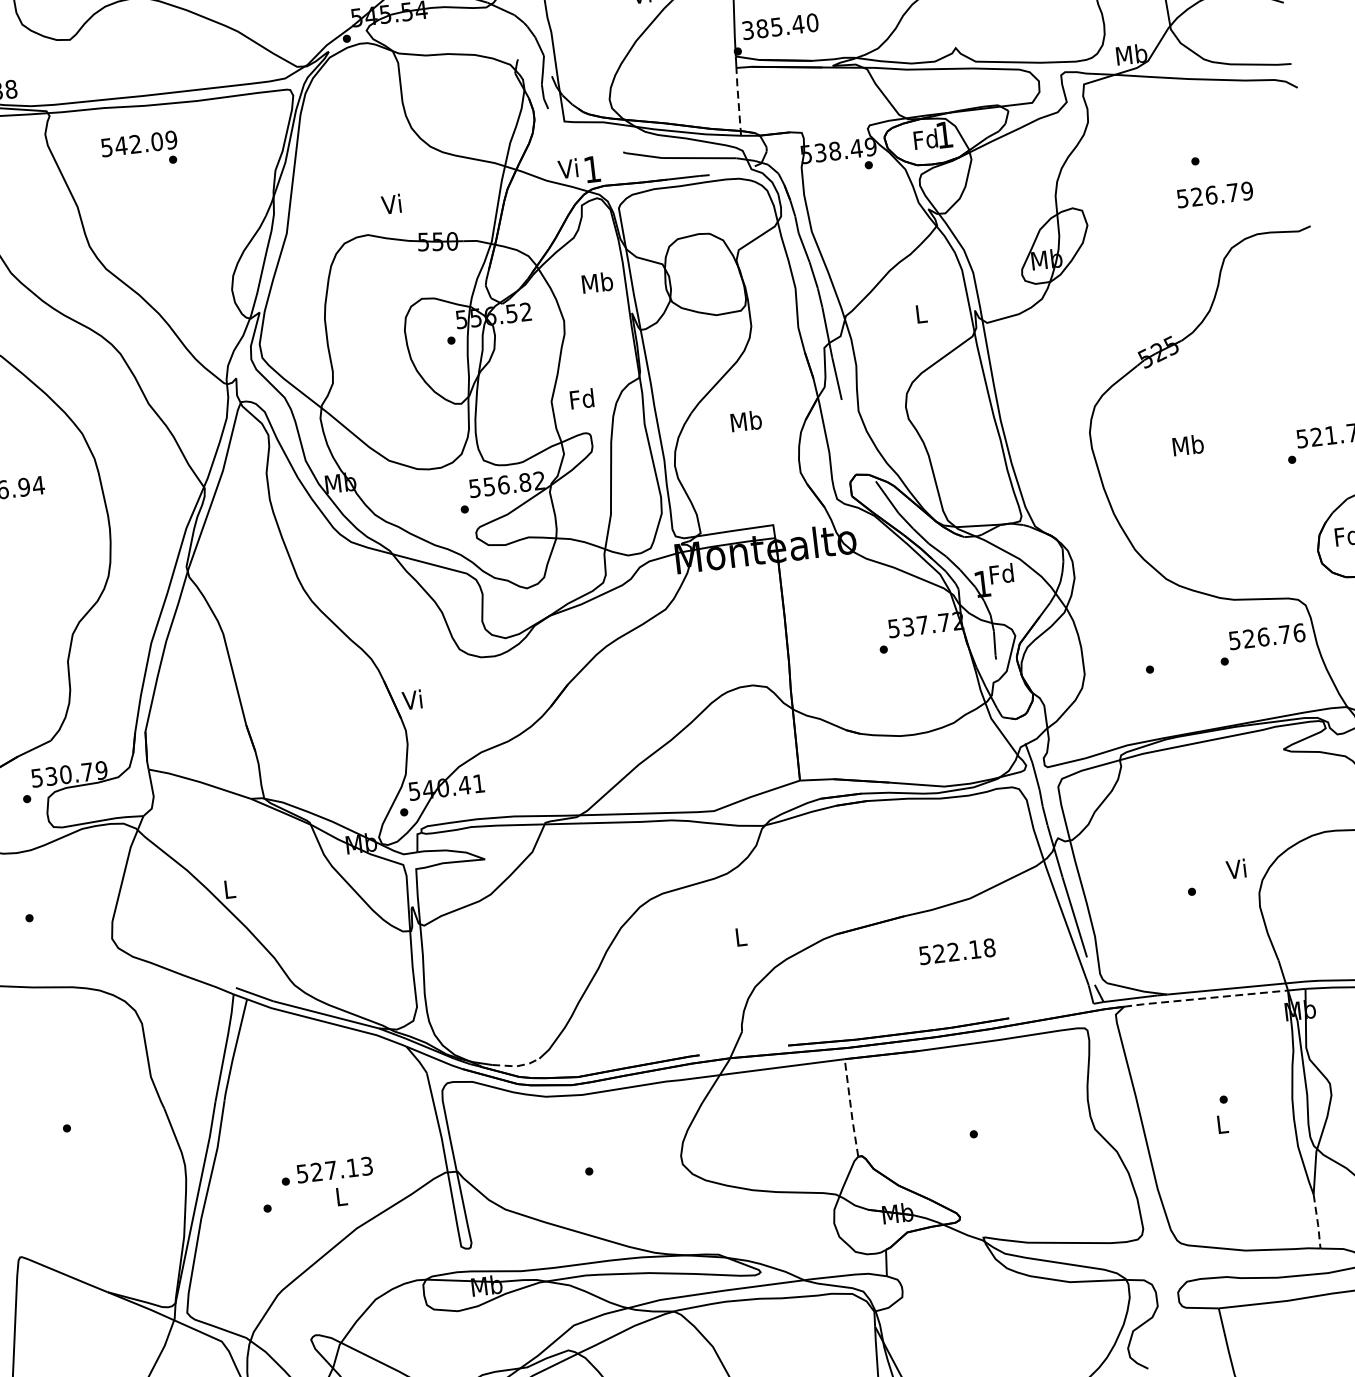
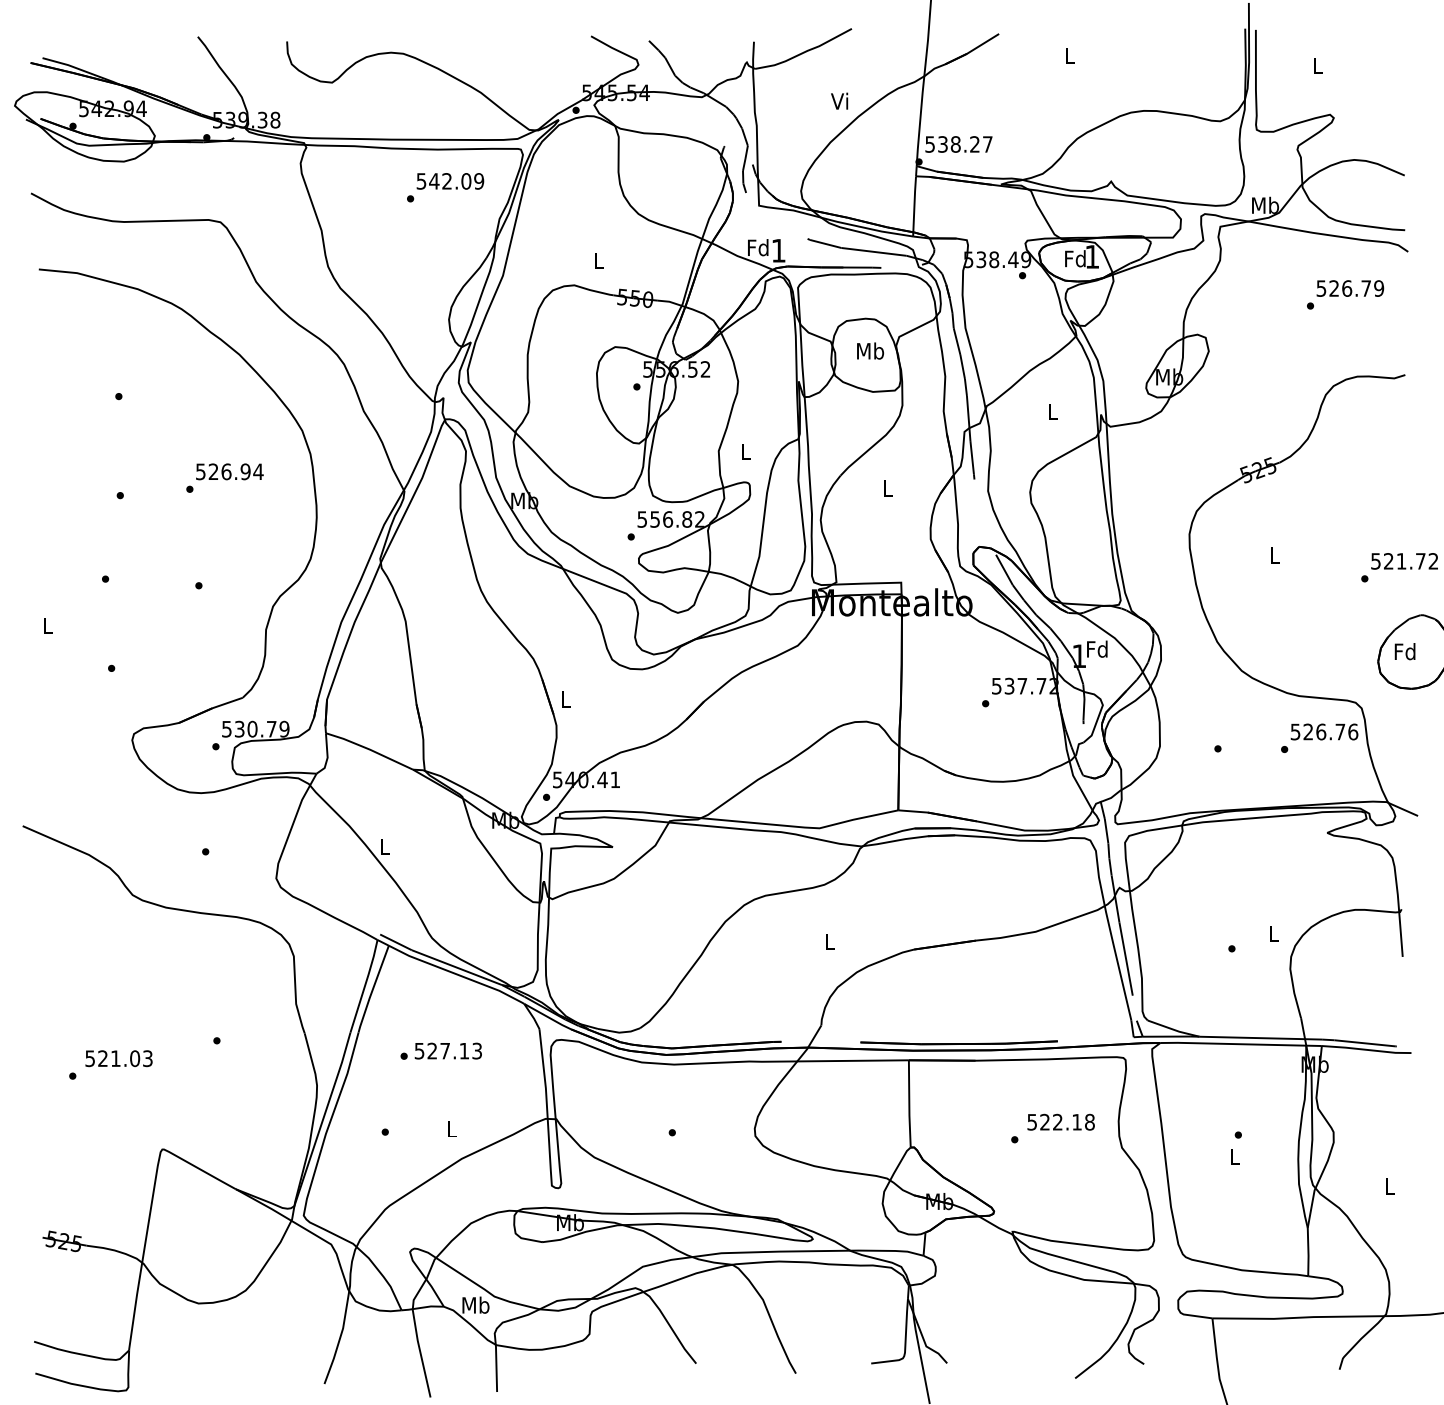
text: (779, 26) -> (958, 144), 385.40 -> 538.27
line: (738, 100) -> (914, 205), dashed -> solid
text: (139, 143) -> (450, 181), moved
text: (569, 168) -> (758, 247), Vi -> Fd
text: (1215, 194) -> (1350, 288), moved
text: (390, 204) -> (597, 260), Vi -> L
text: (597, 282) -> (870, 350), moved
text: (581, 398) -> (745, 451), Fd -> L
text: (745, 420) -> (887, 487), Mb -> L
text: (1187, 444) -> (1274, 554), Mb -> L
text: (411, 699) -> (564, 698), Vi -> L
text: (1235, 868) -> (1272, 932), Vi -> L
text: (956, 950) -> (1060, 1121), moved
line: (1205, 998) -> (1232, 1044), dashed -> solid
line: (516, 1066) -> (619, 1032), dashed -> solid
line: (851, 1107) -> (909, 1103), dashed -> solid
text: (325, 1170) -> (440, 1050), moved
line: (1317, 1221) -> (1308, 1252), dashed -> solid

